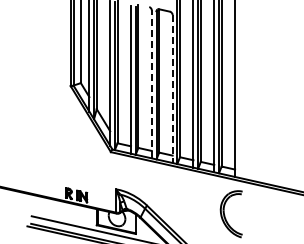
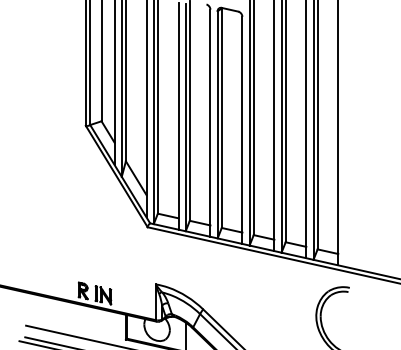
line: (151, 84) -> (209, 123), dashed -> solid
line: (172, 89) -> (242, 131), dashed -> solid

